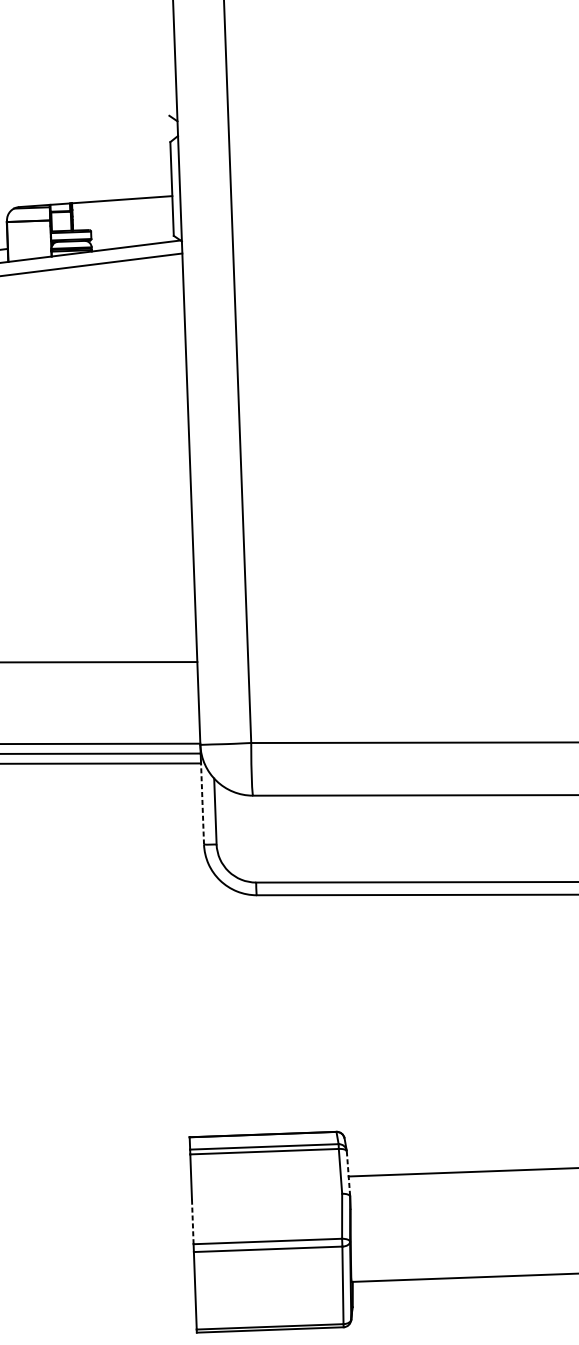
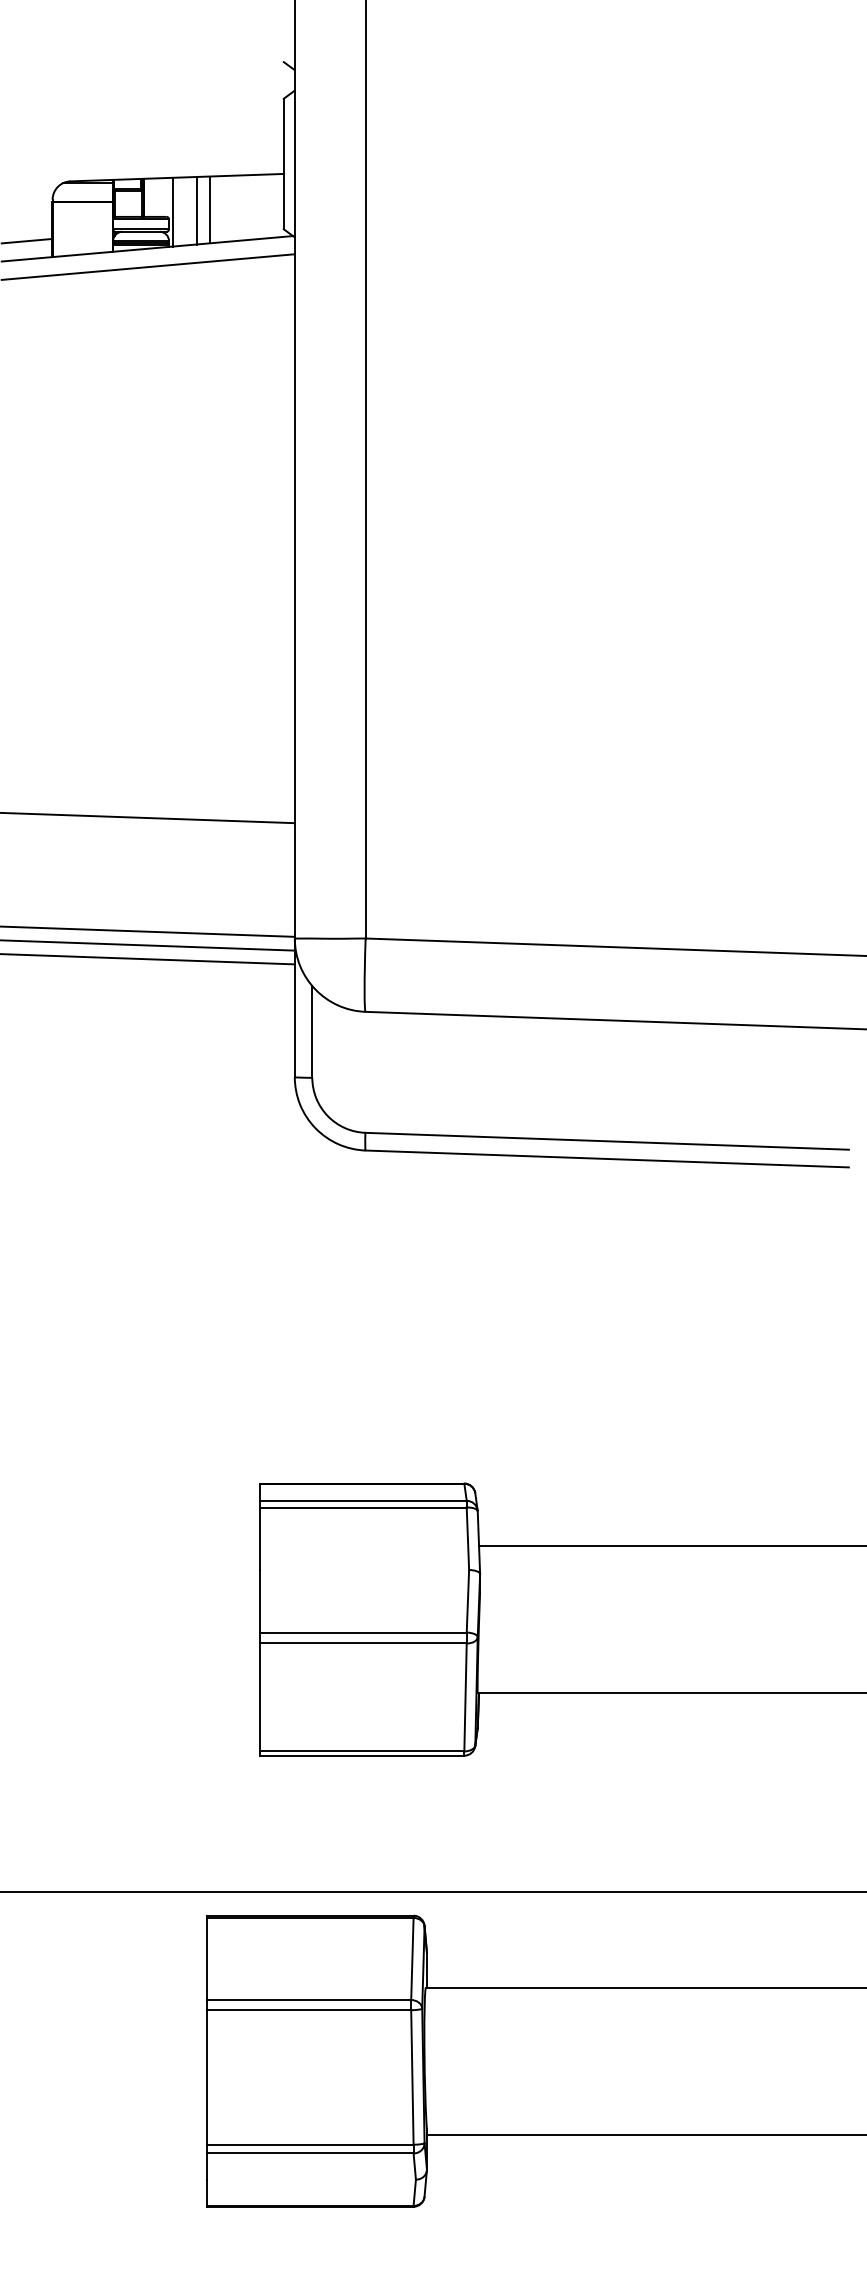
line: (119, 223) -> (209, 209), added
line: (110, 224) -> (196, 210), added
line: (93, 226) -> (172, 211), added
line: (202, 803) -> (294, 1020), dashed -> solid
line: (348, 1174) -> (478, 1543), dashed -> solid
line: (192, 1221) -> (259, 1600), dashed -> solid

